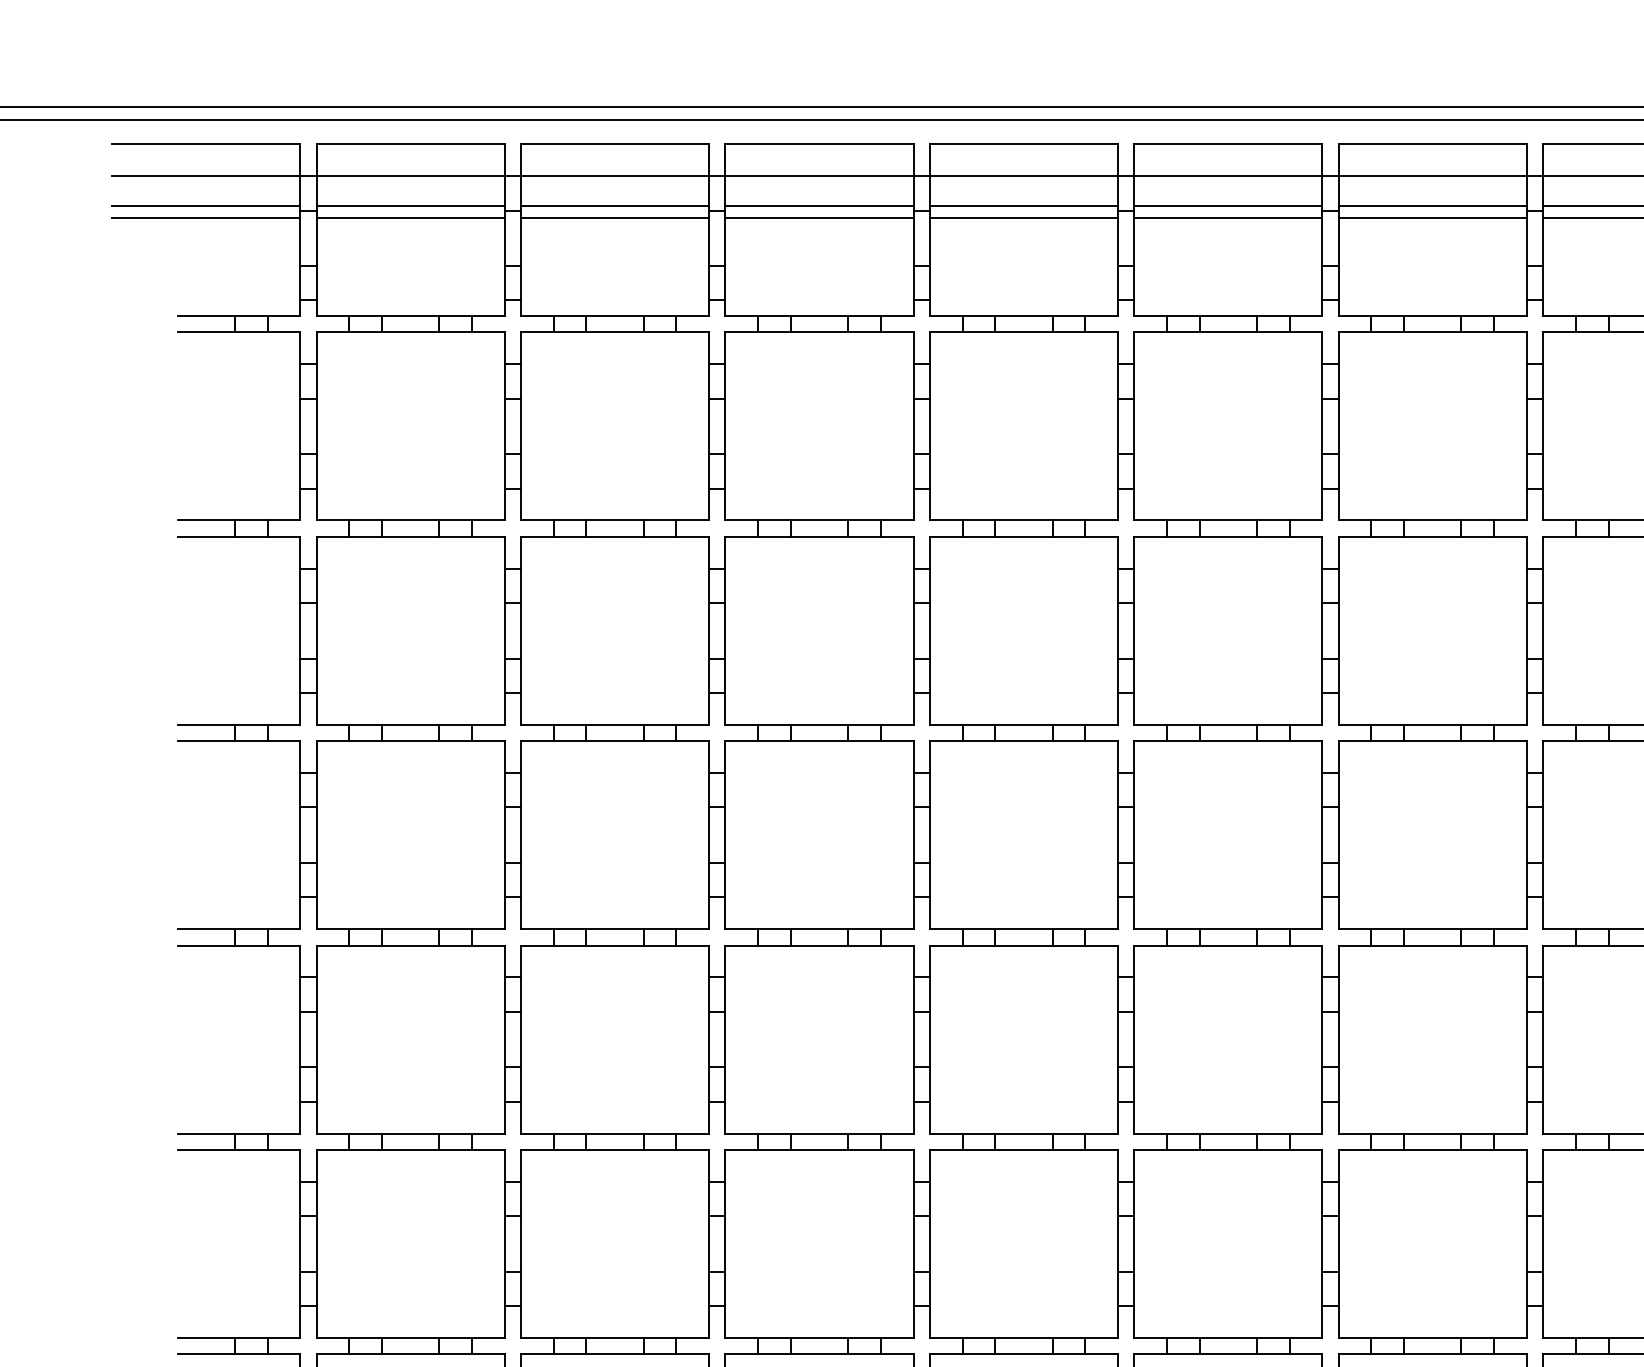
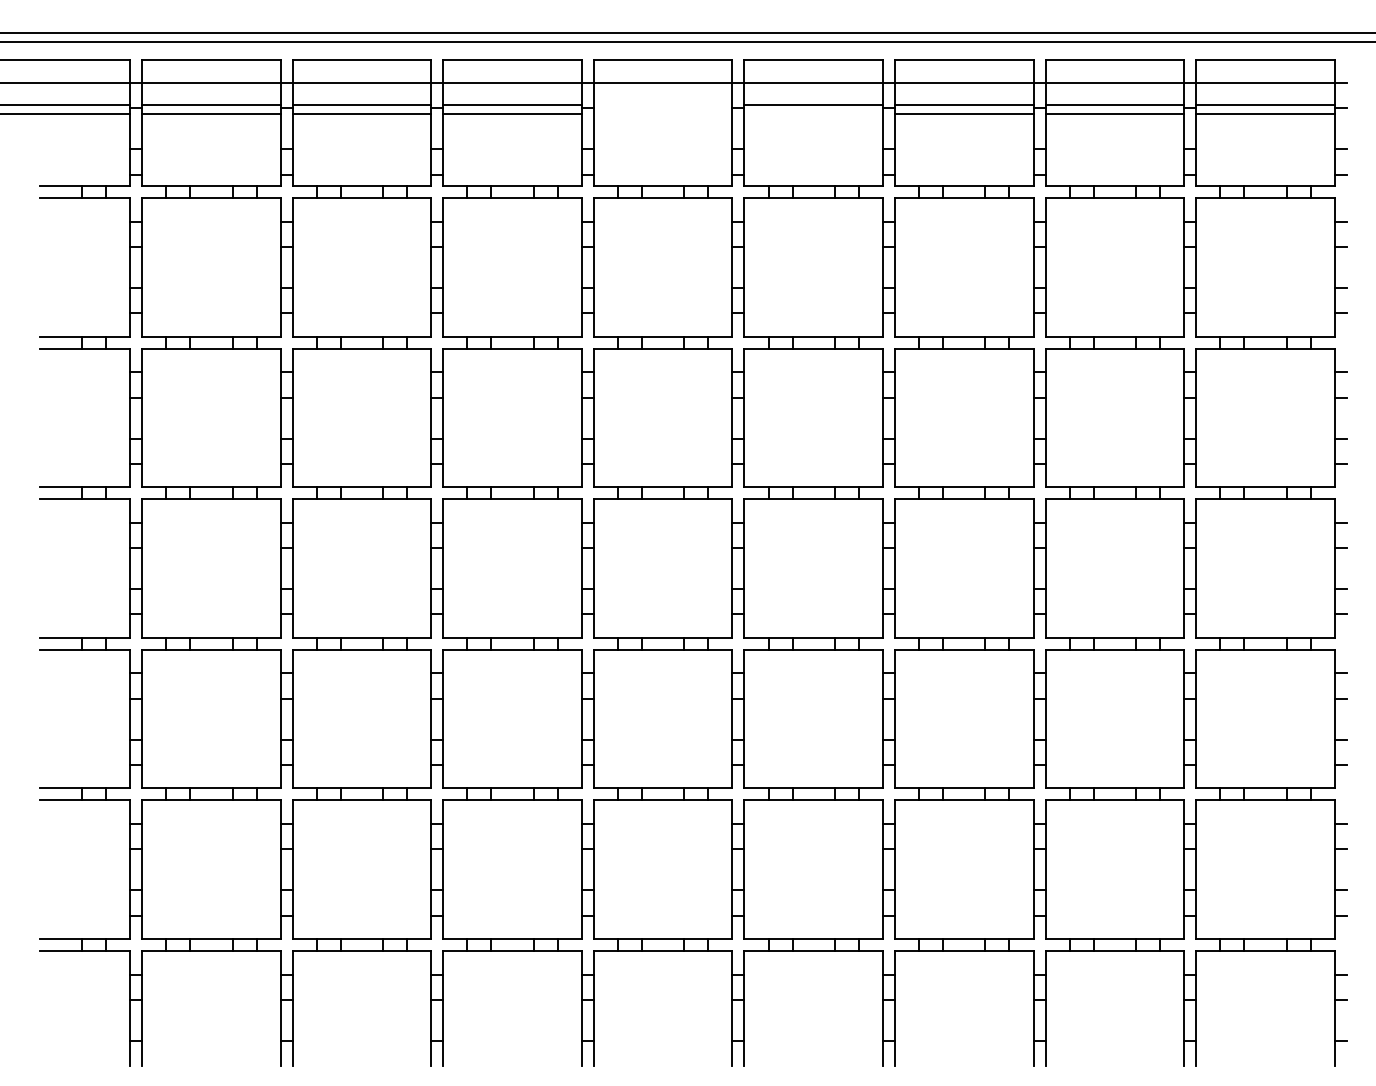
line: (1023, 205) -> (662, 104), removed
line: (1023, 218) -> (662, 114), removed
line: (1228, 218) -> (813, 114), removed

